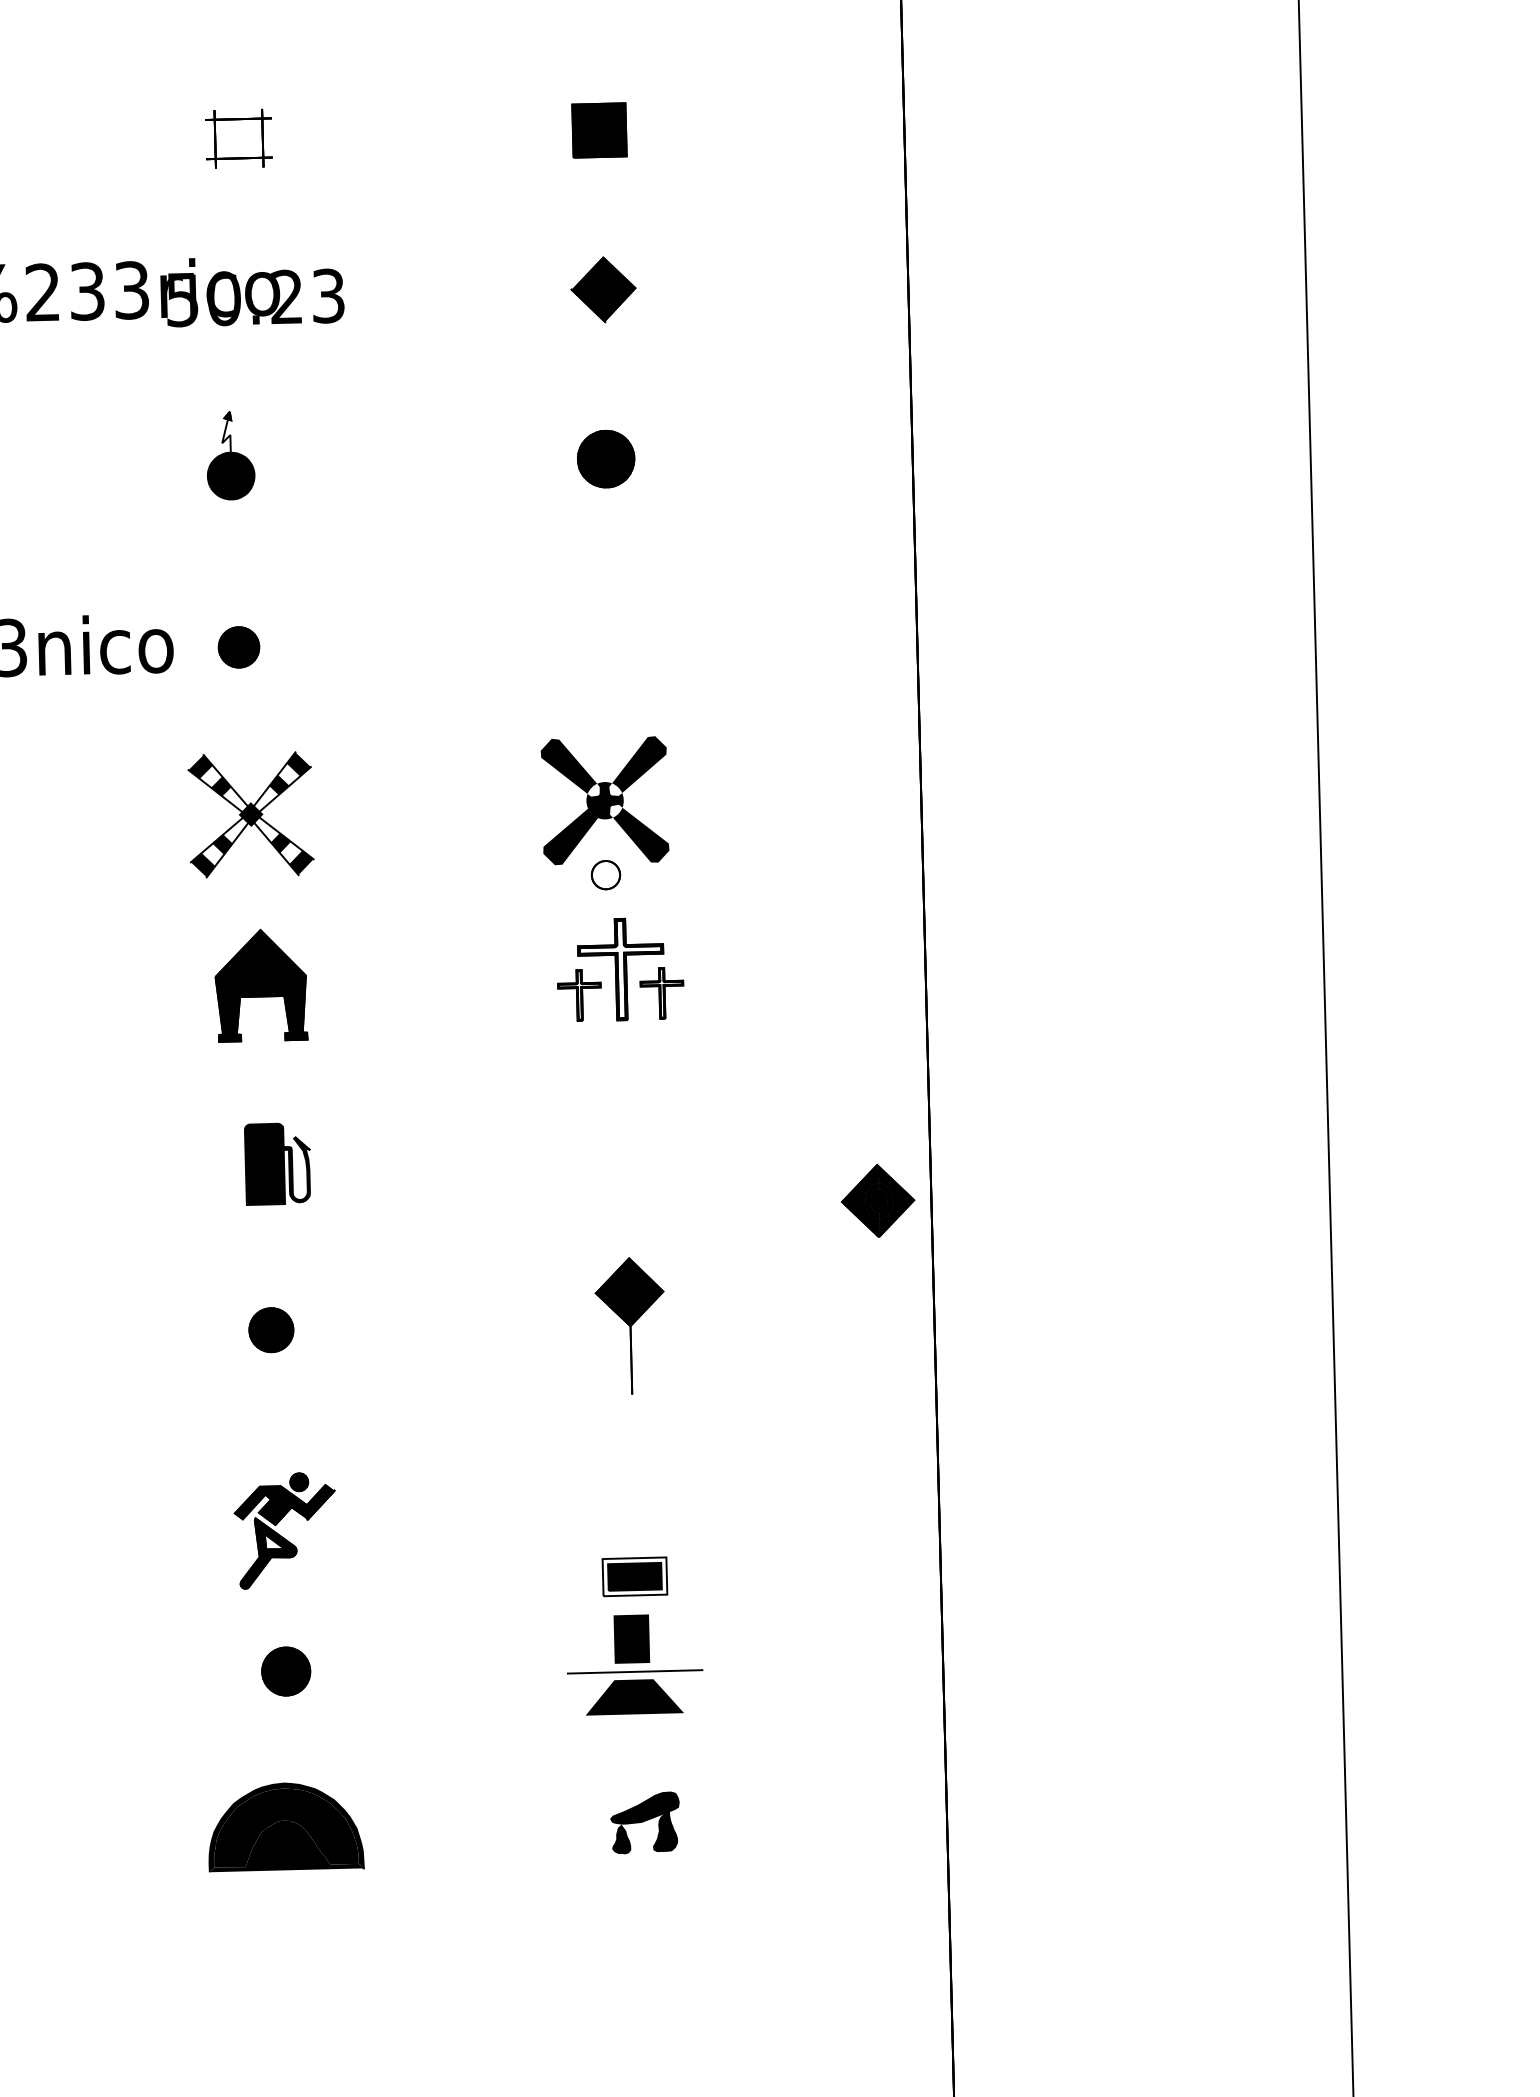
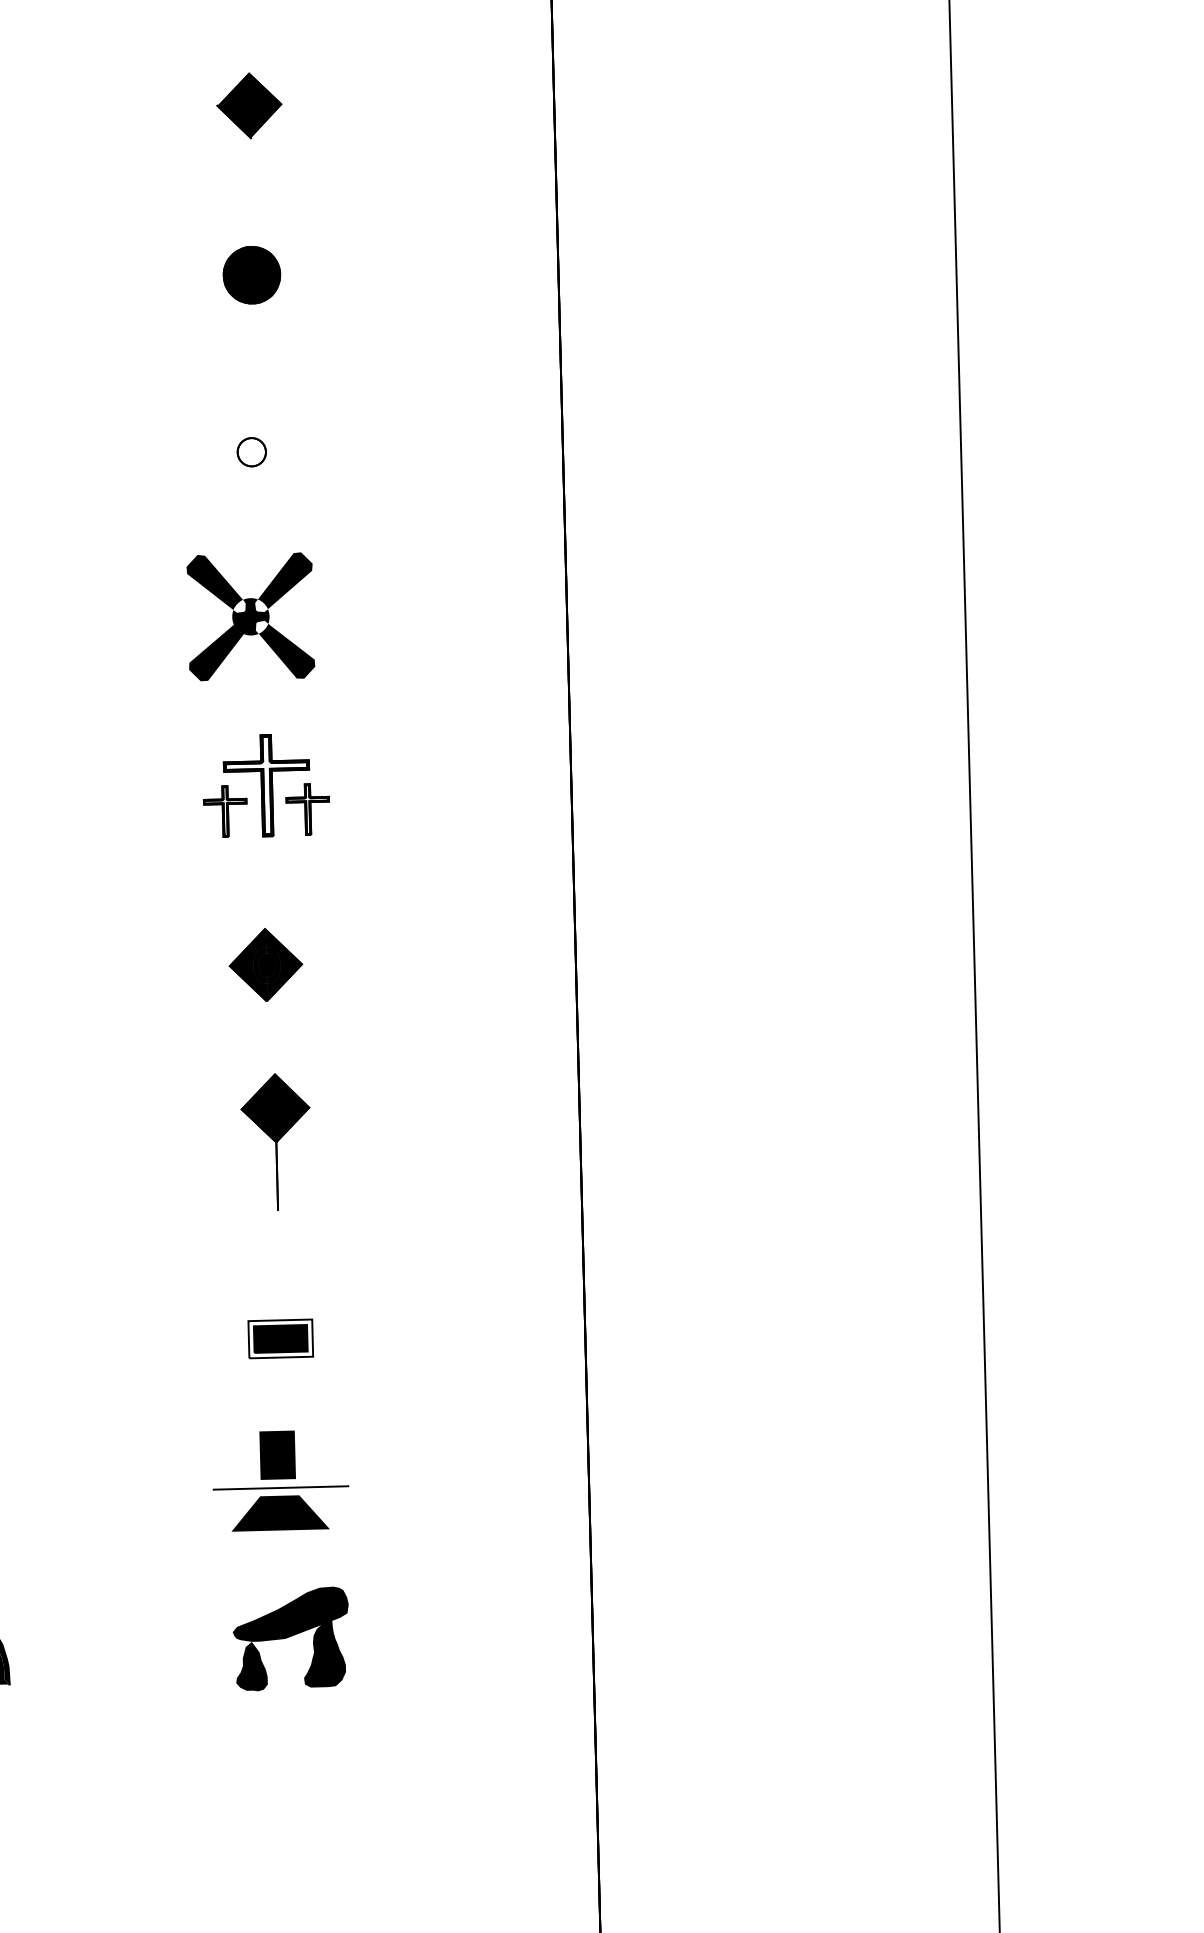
part: (605, 875) -> (251, 452), moved
part: (878, 1200) -> (266, 964), moved
part: (634, 1576) -> (280, 1338), moved
part: (644, 1822) -> (290, 1638), size x1.67

